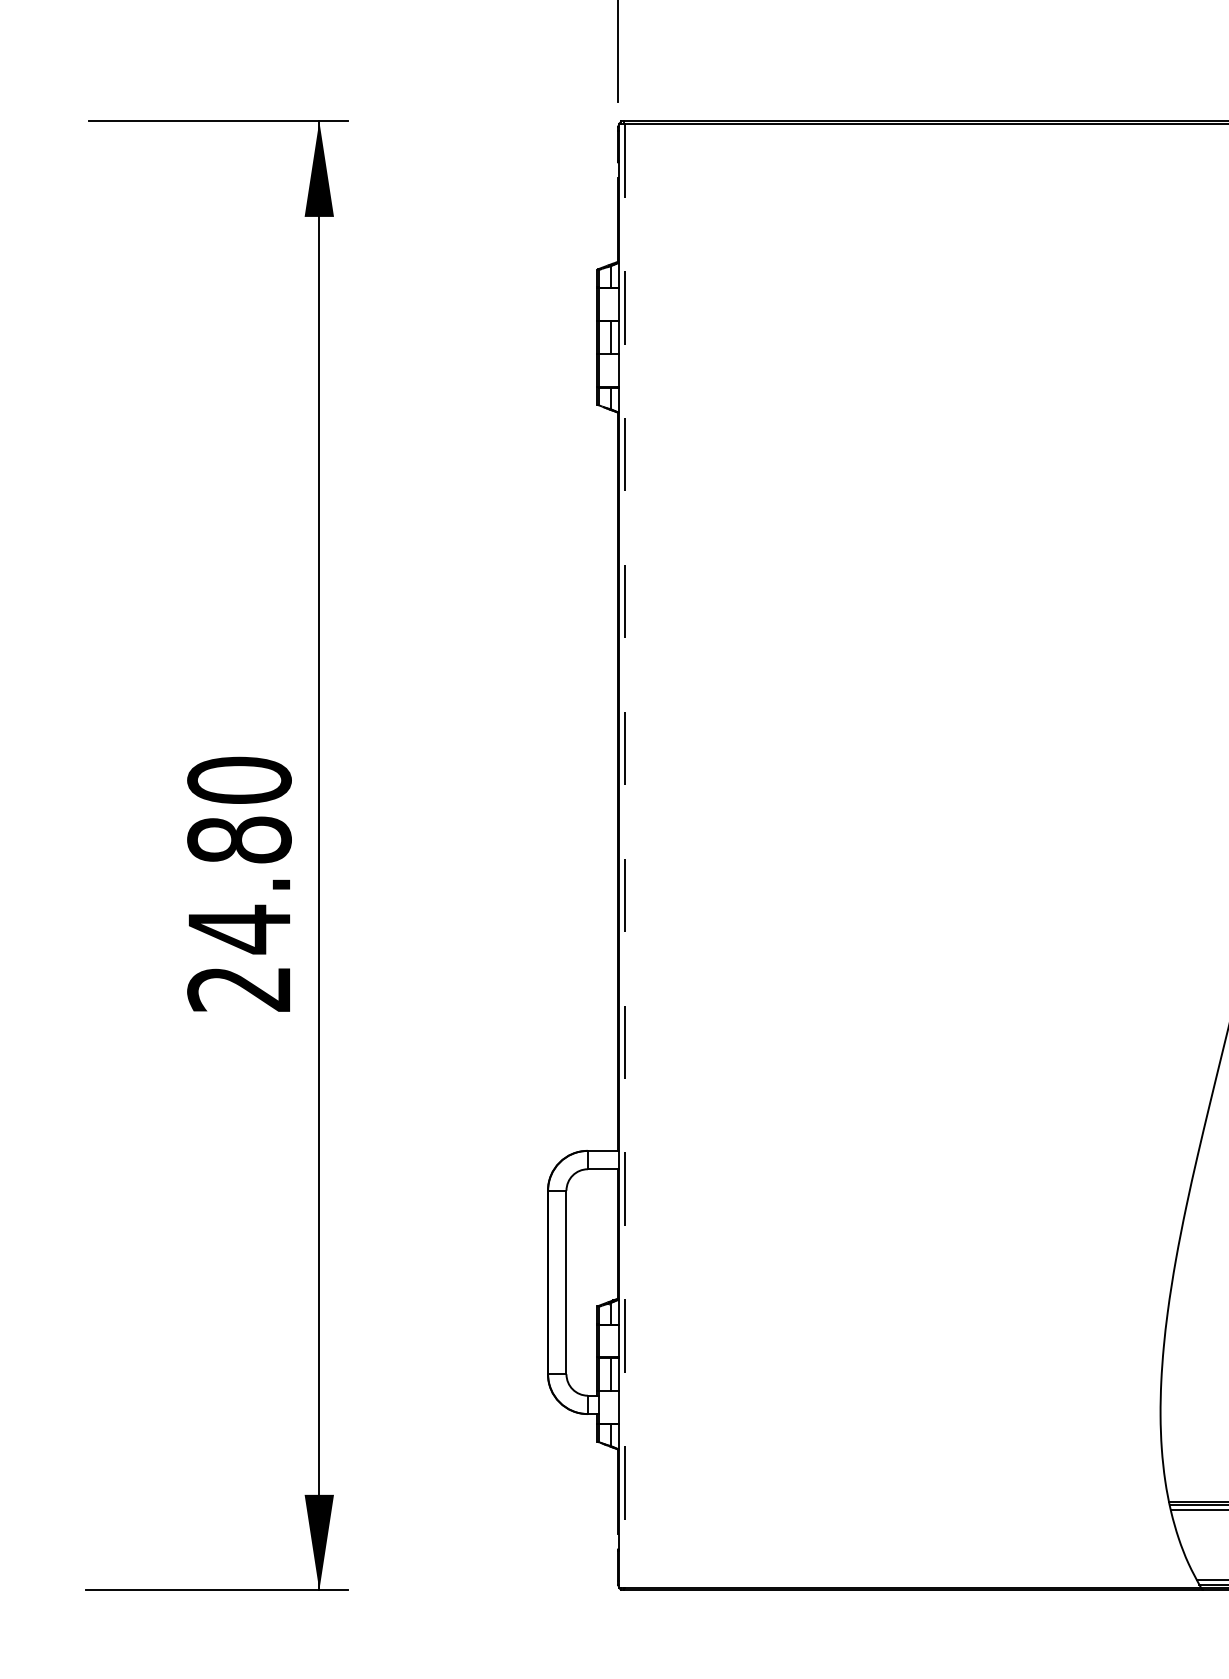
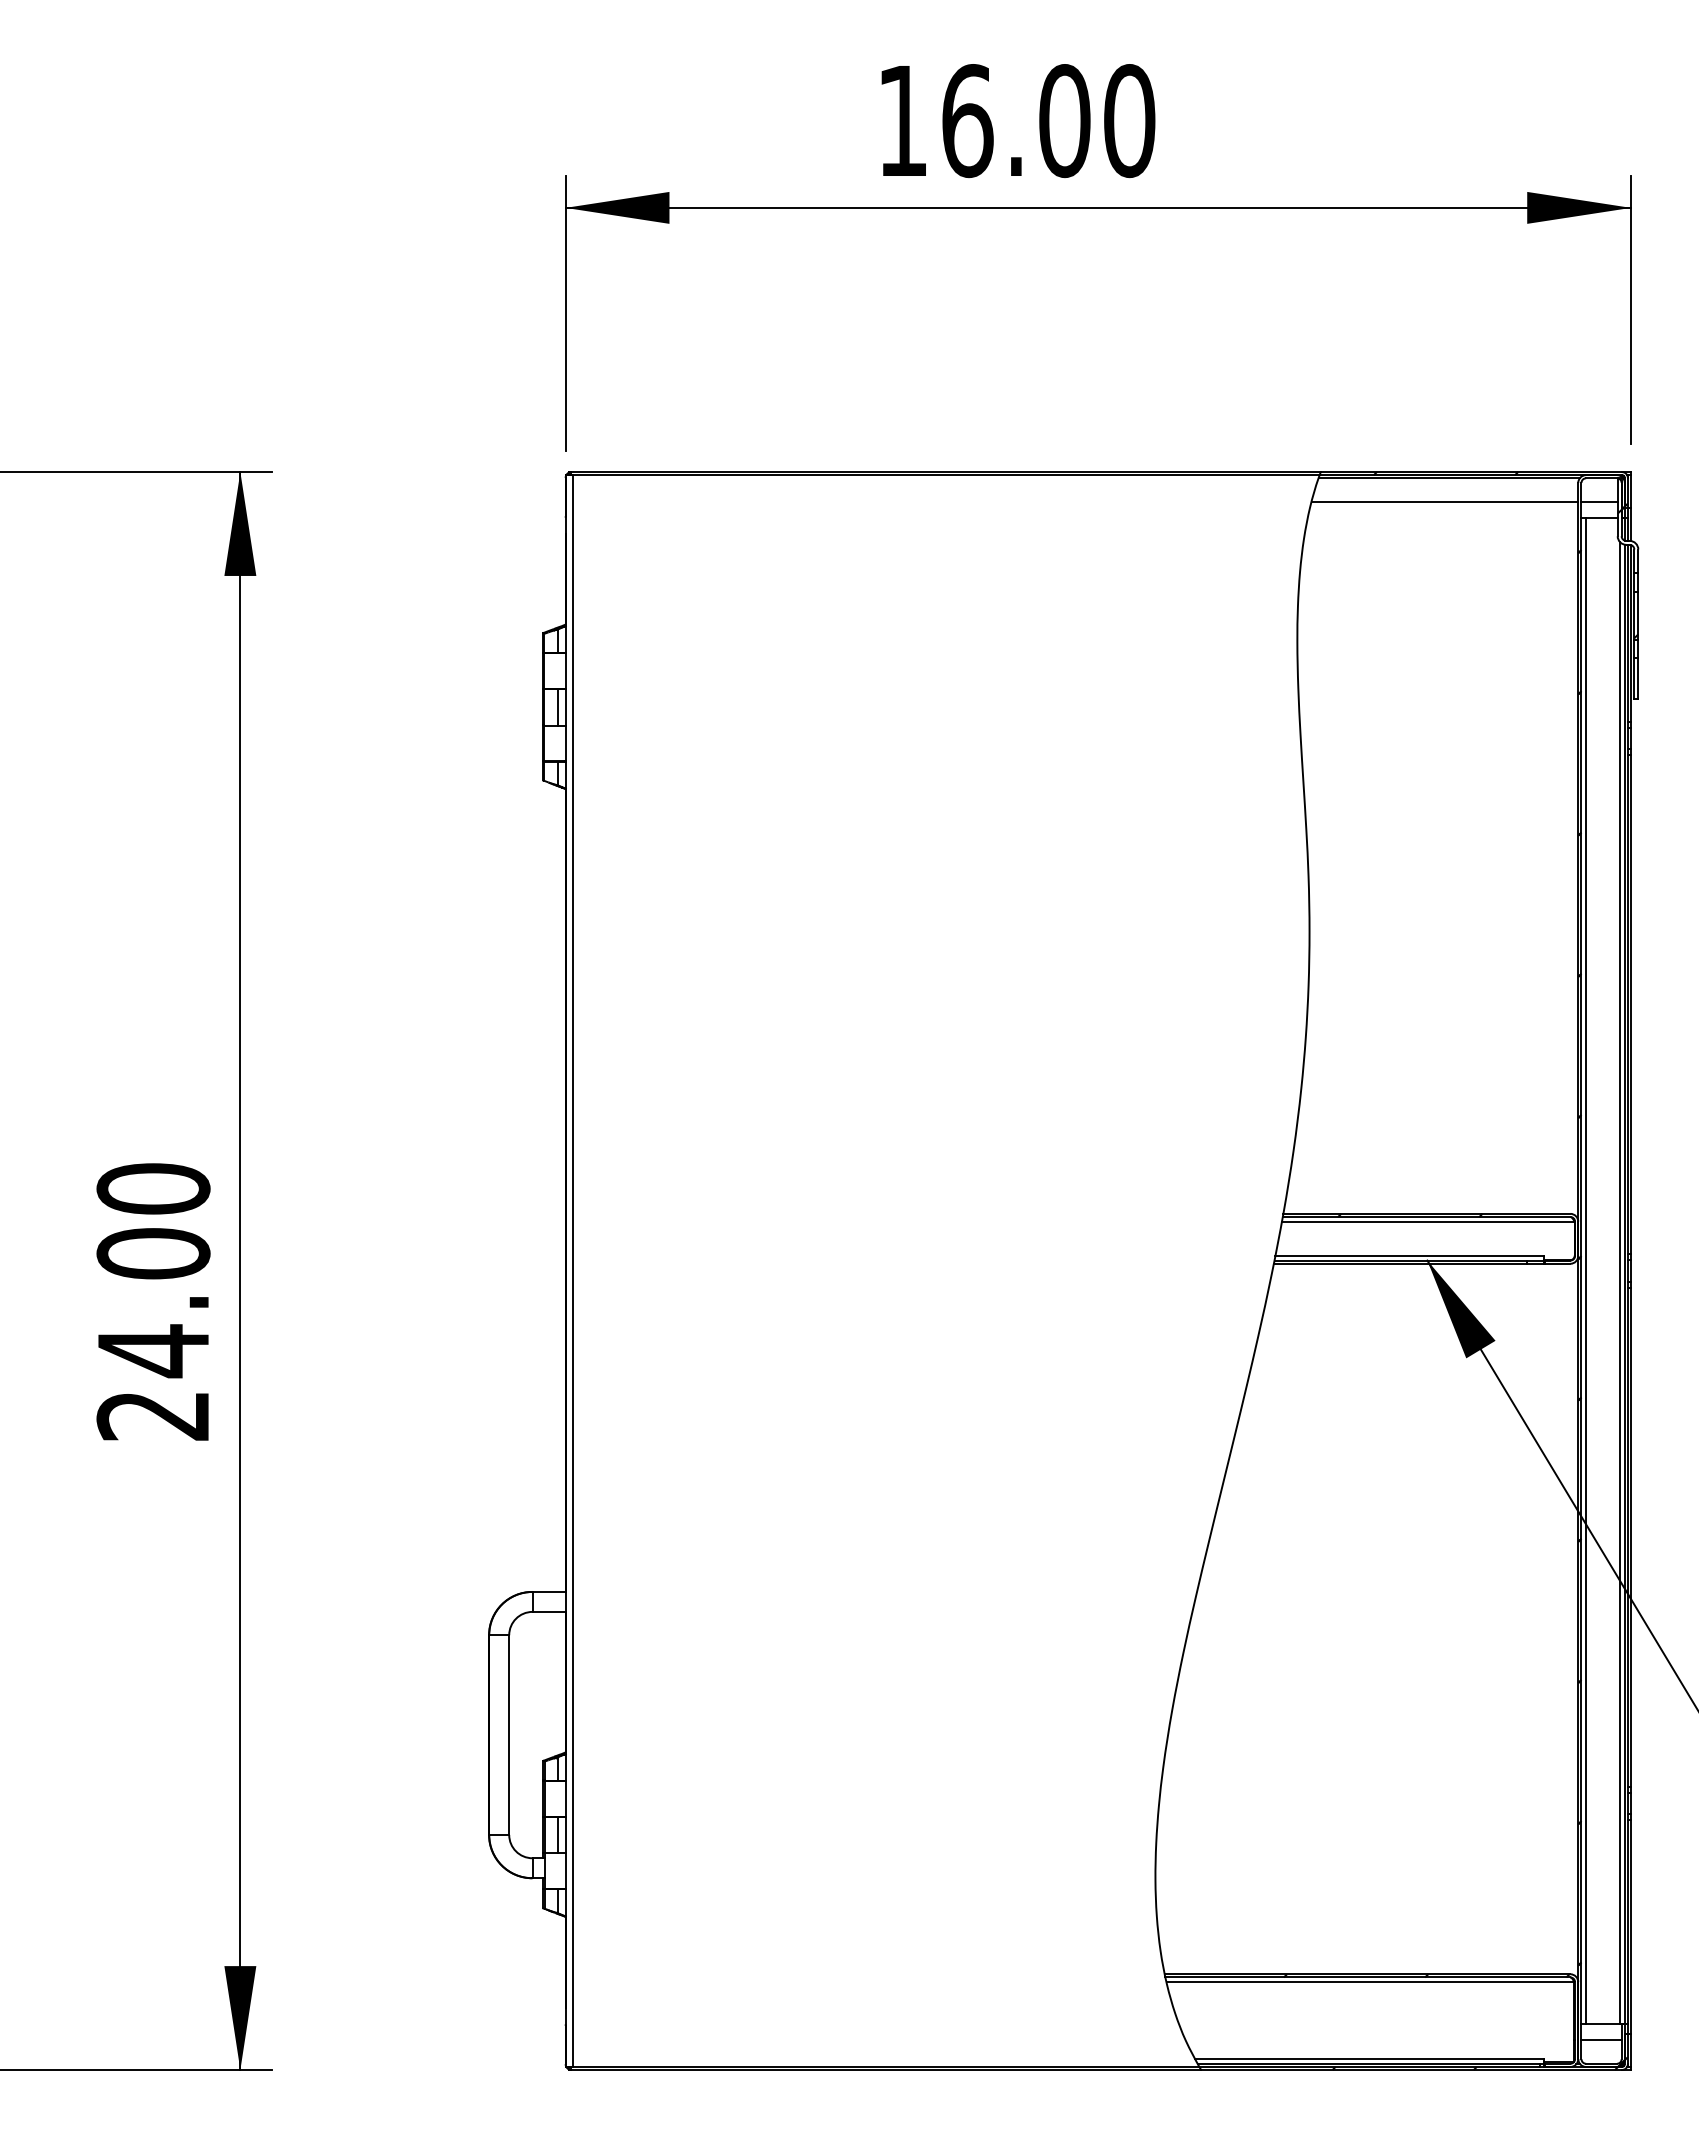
text: (239, 839) -> (153, 1253), 24.80 -> 24.00
line: (625, 856) -> (573, 1271), dashed -> solid

